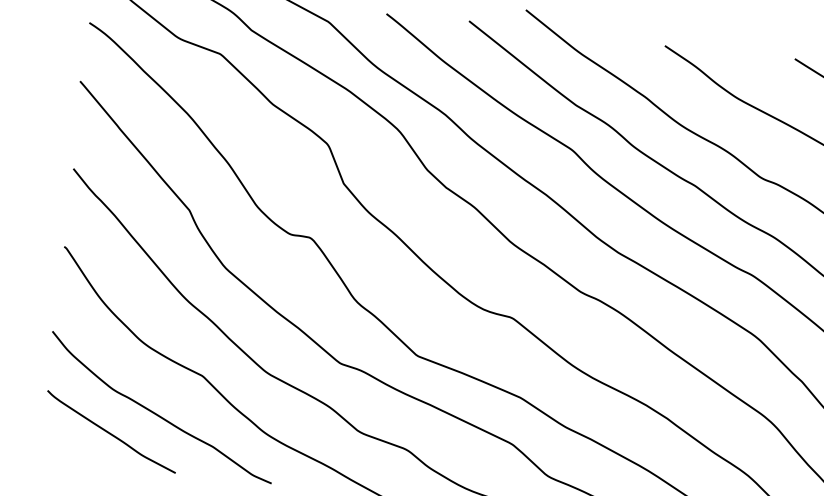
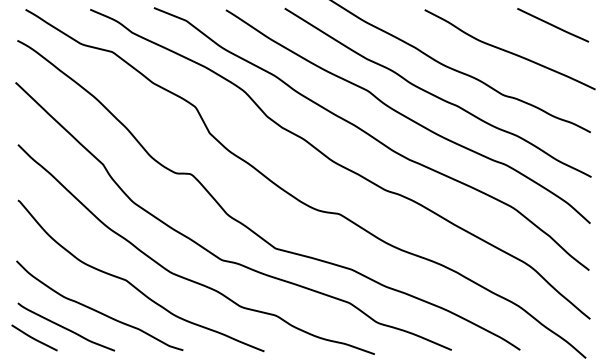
curve: (63, 441) -> (33, 337), added

